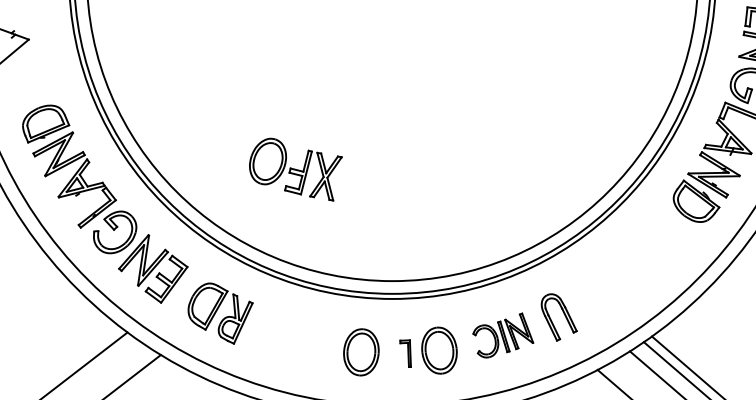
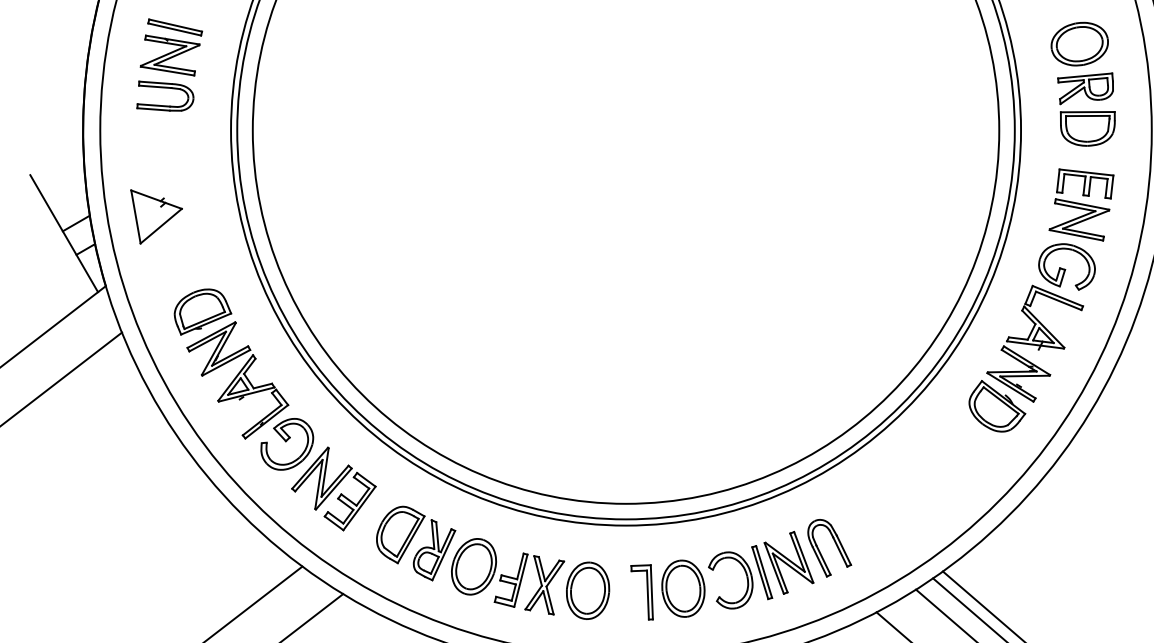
part: (296, 169) -> (508, 576), moved
part: (503, 335) -> (761, 570), size x1.43
part: (405, 353) -> (641, 592), size x1.67

